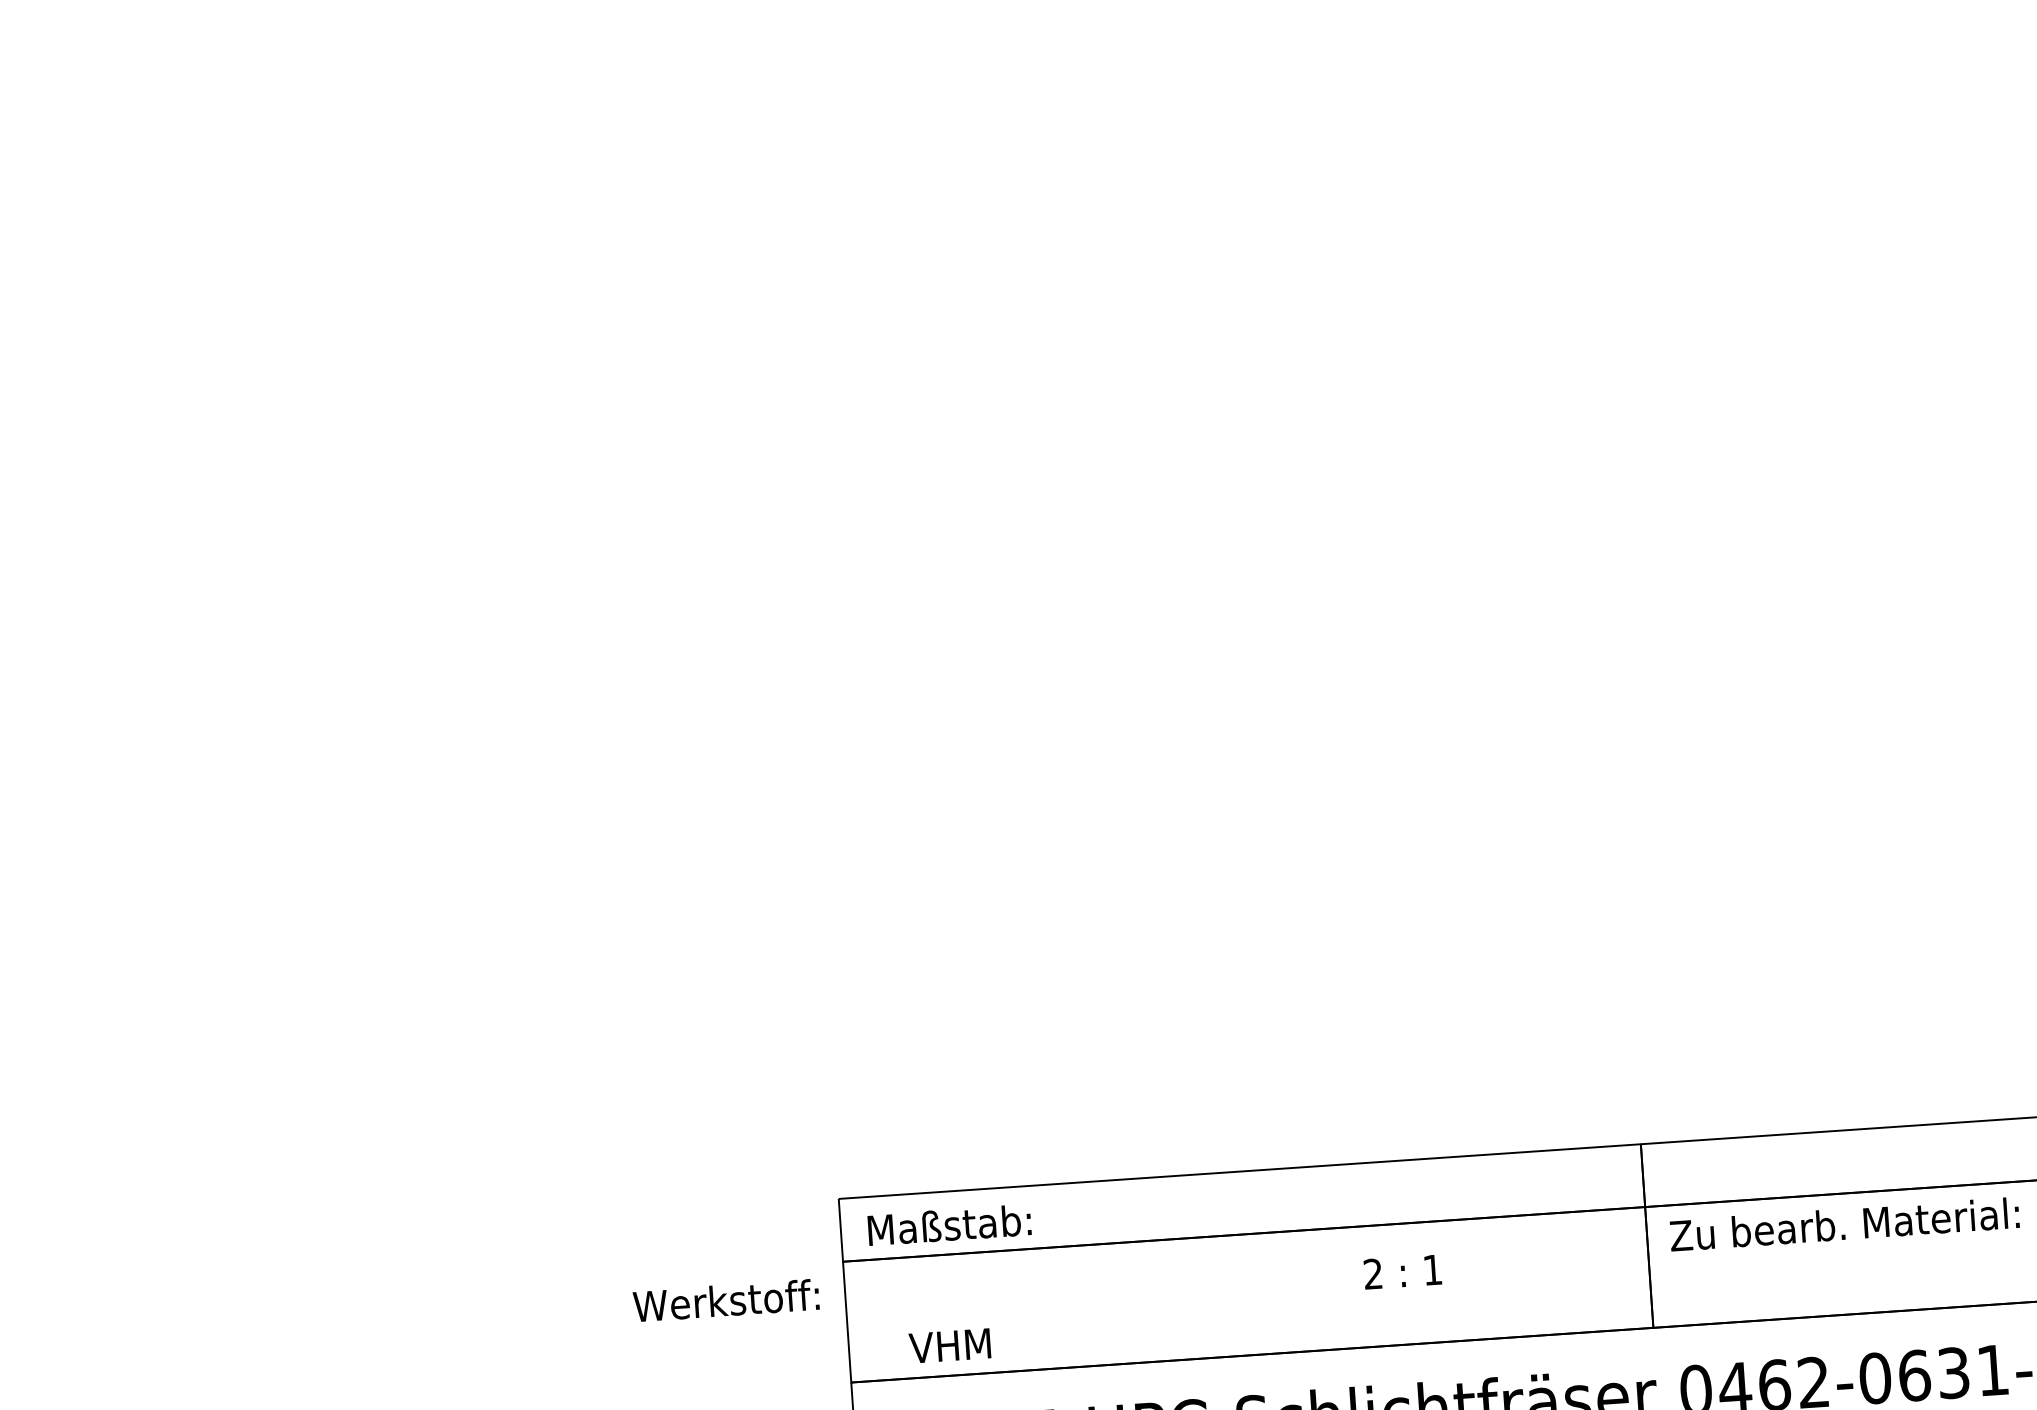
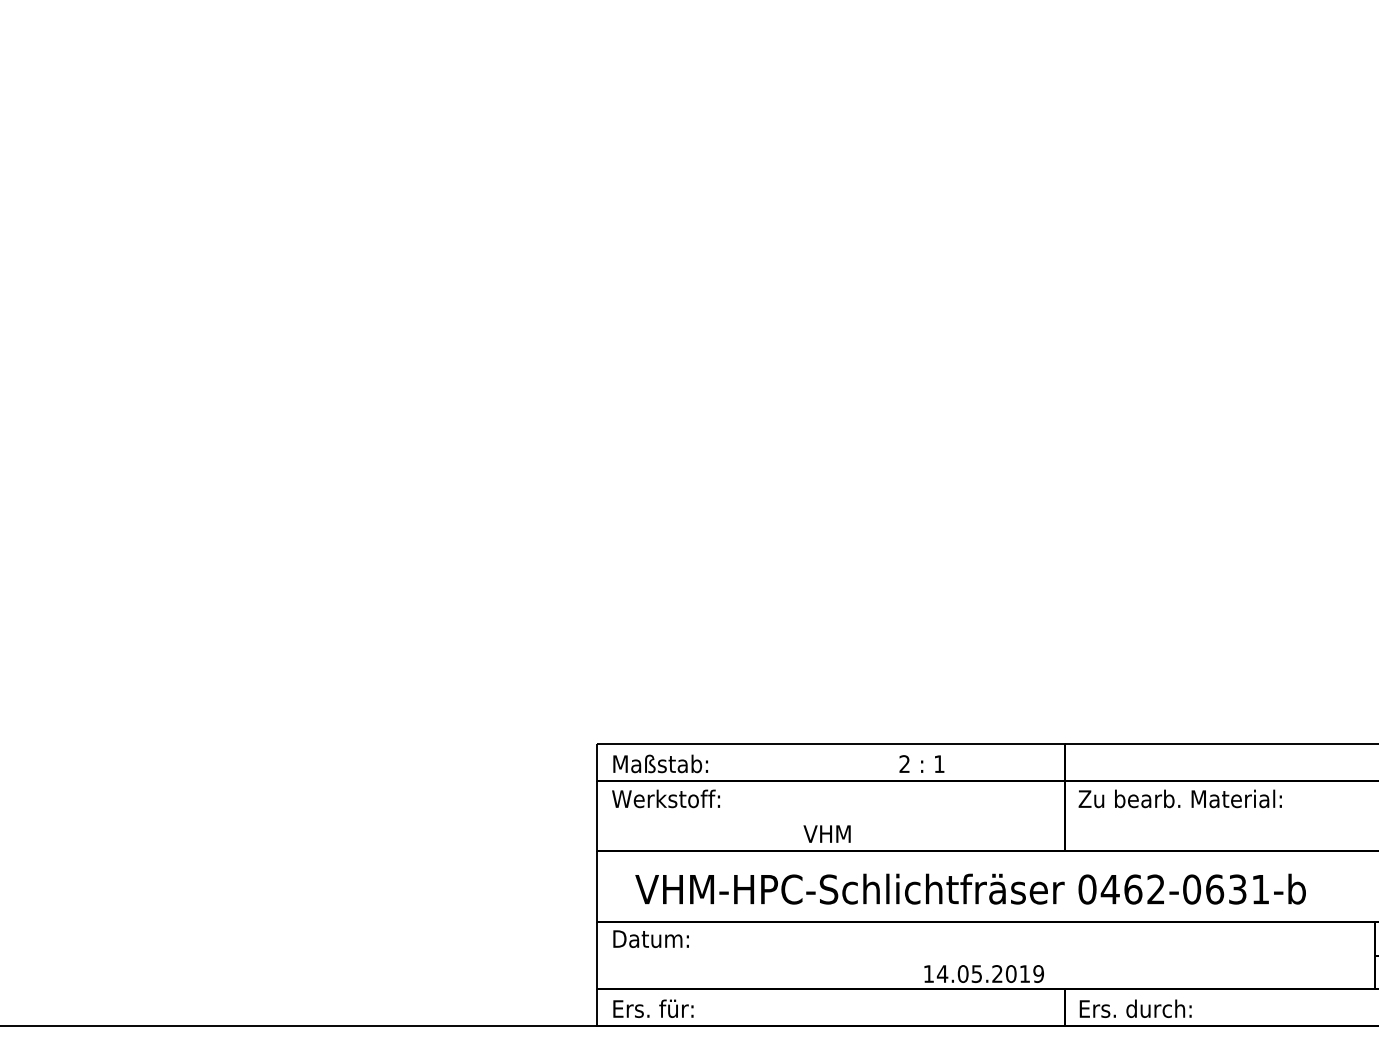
text: (1401, 1271) -> (921, 763), moved
text: (725, 1299) -> (665, 798), moved
text: (948, 1345) -> (826, 833), moved

